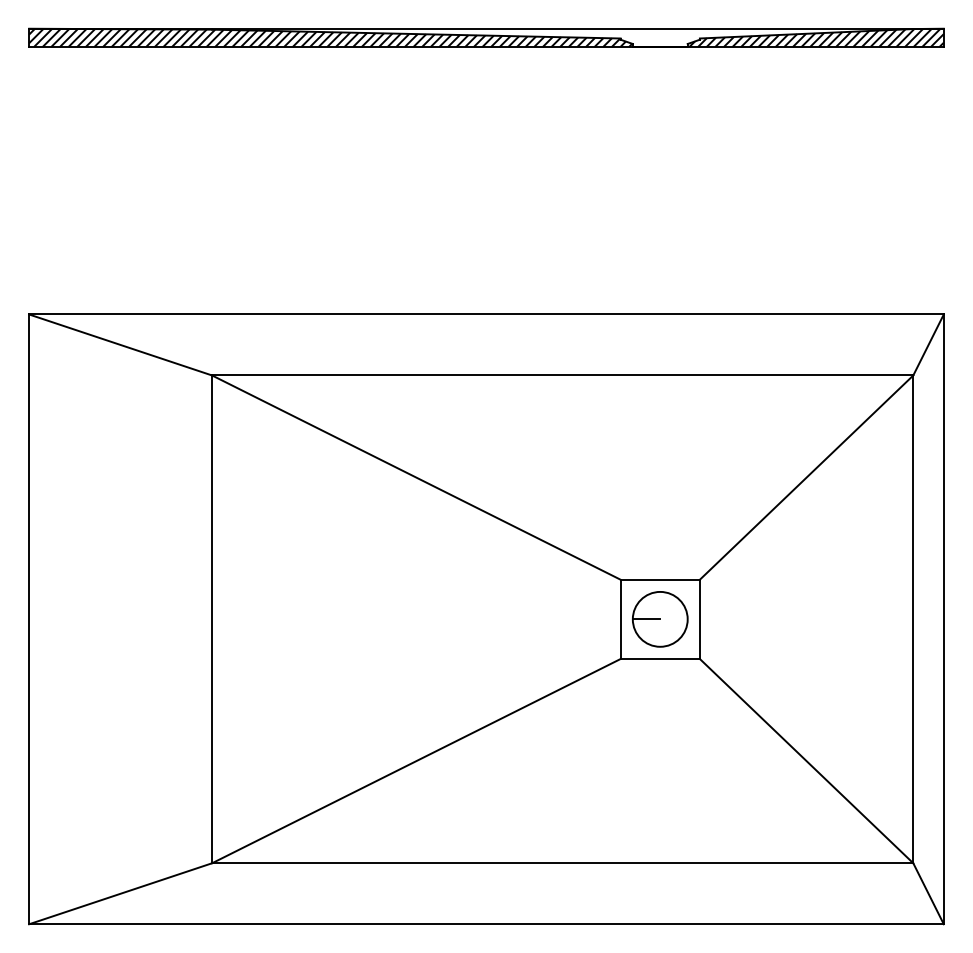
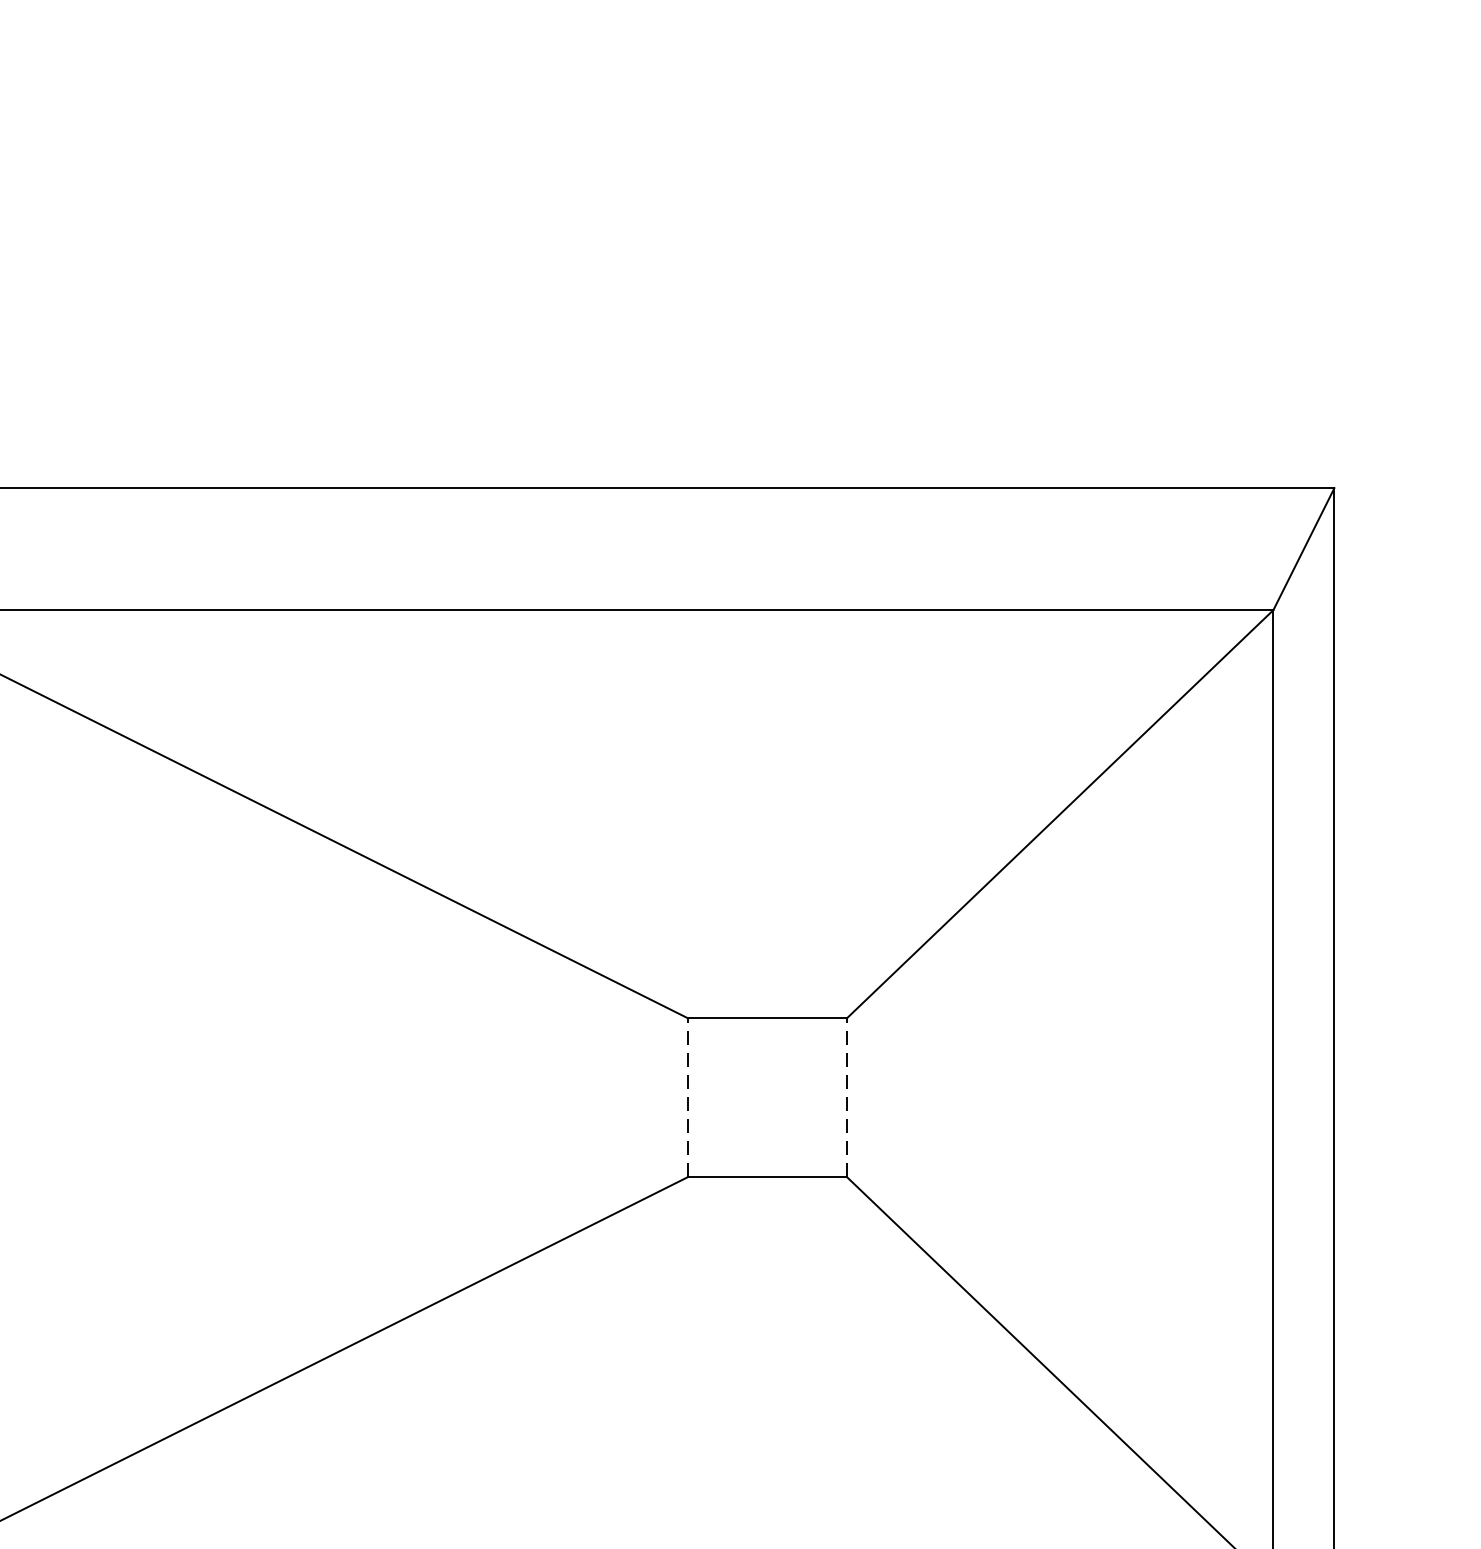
line: (620, 619) -> (688, 1097), solid -> dashed
part: (660, 619) -> (768, 1097), removed
line: (699, 619) -> (845, 1097), solid -> dashed

